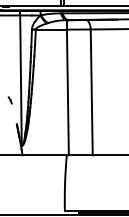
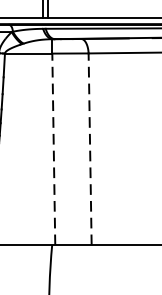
line: (67, 92) -> (53, 149), solid -> dashed
line: (91, 92) -> (89, 149), solid -> dashed

